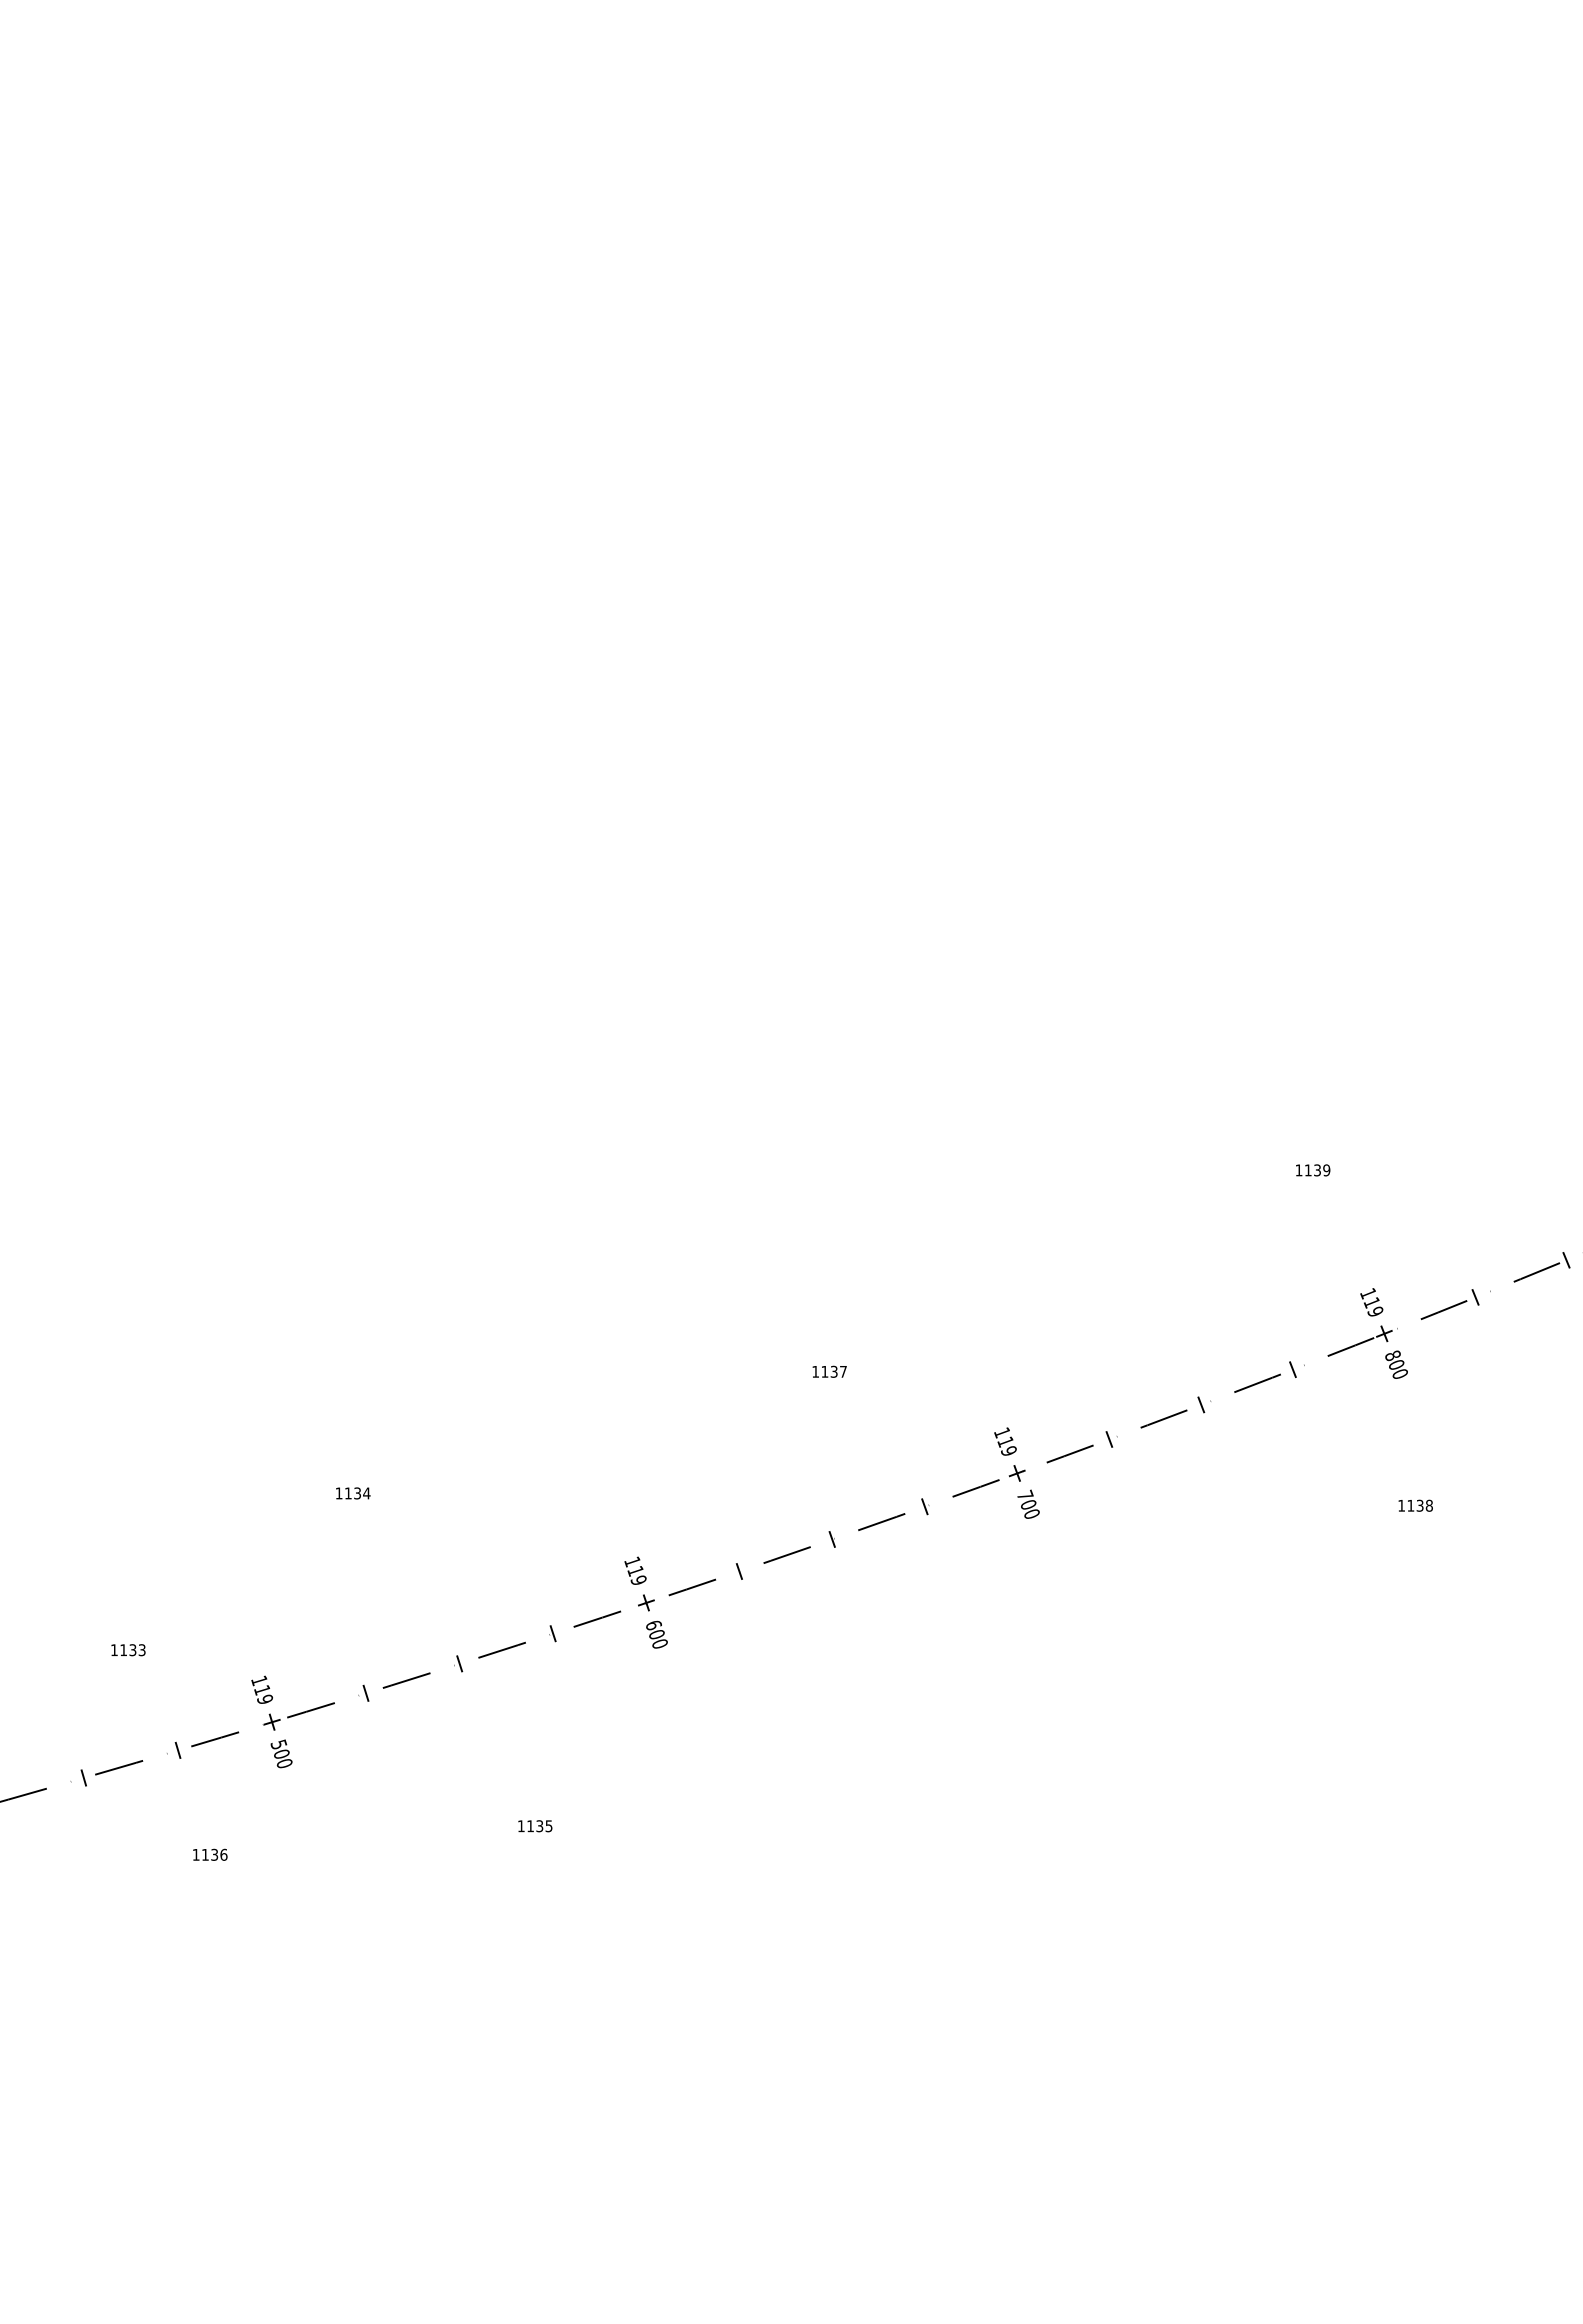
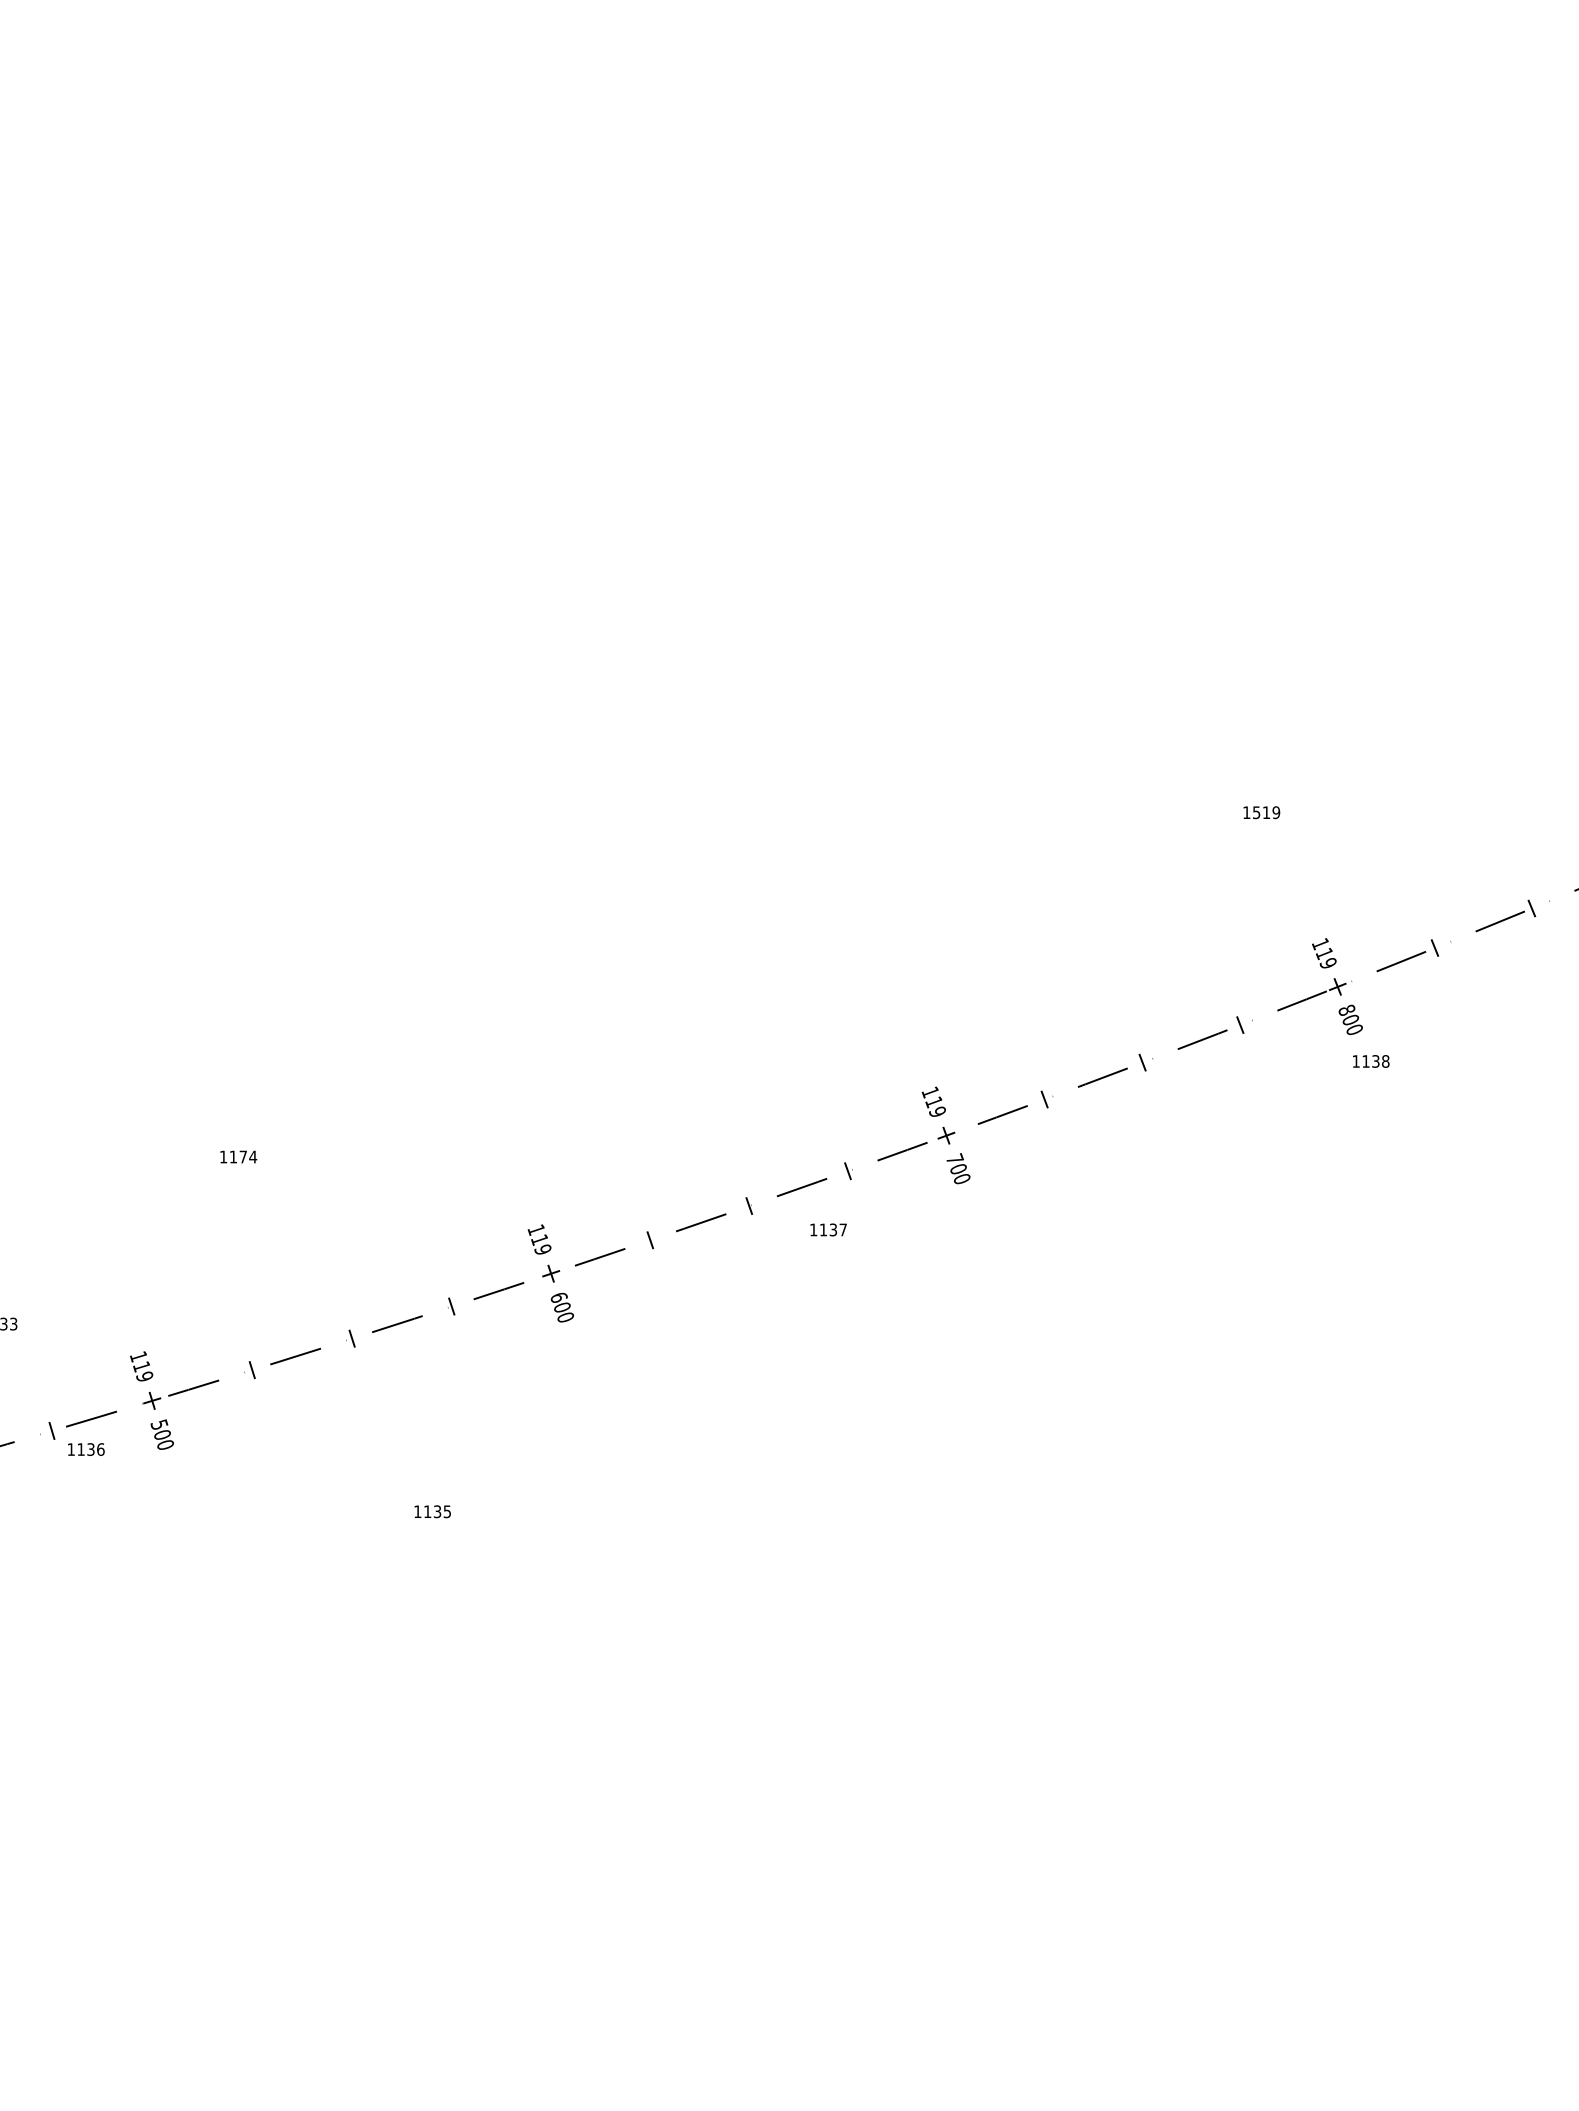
text: (1312, 1170) -> (1261, 812), 1139 -> 1519
text: (829, 1371) -> (828, 1229), moved
text: (357, 1493) -> (243, 1157), 1134 -> 1174
text: (1415, 1505) -> (1370, 1061), moved
text: (210, 1854) -> (86, 1449), moved

